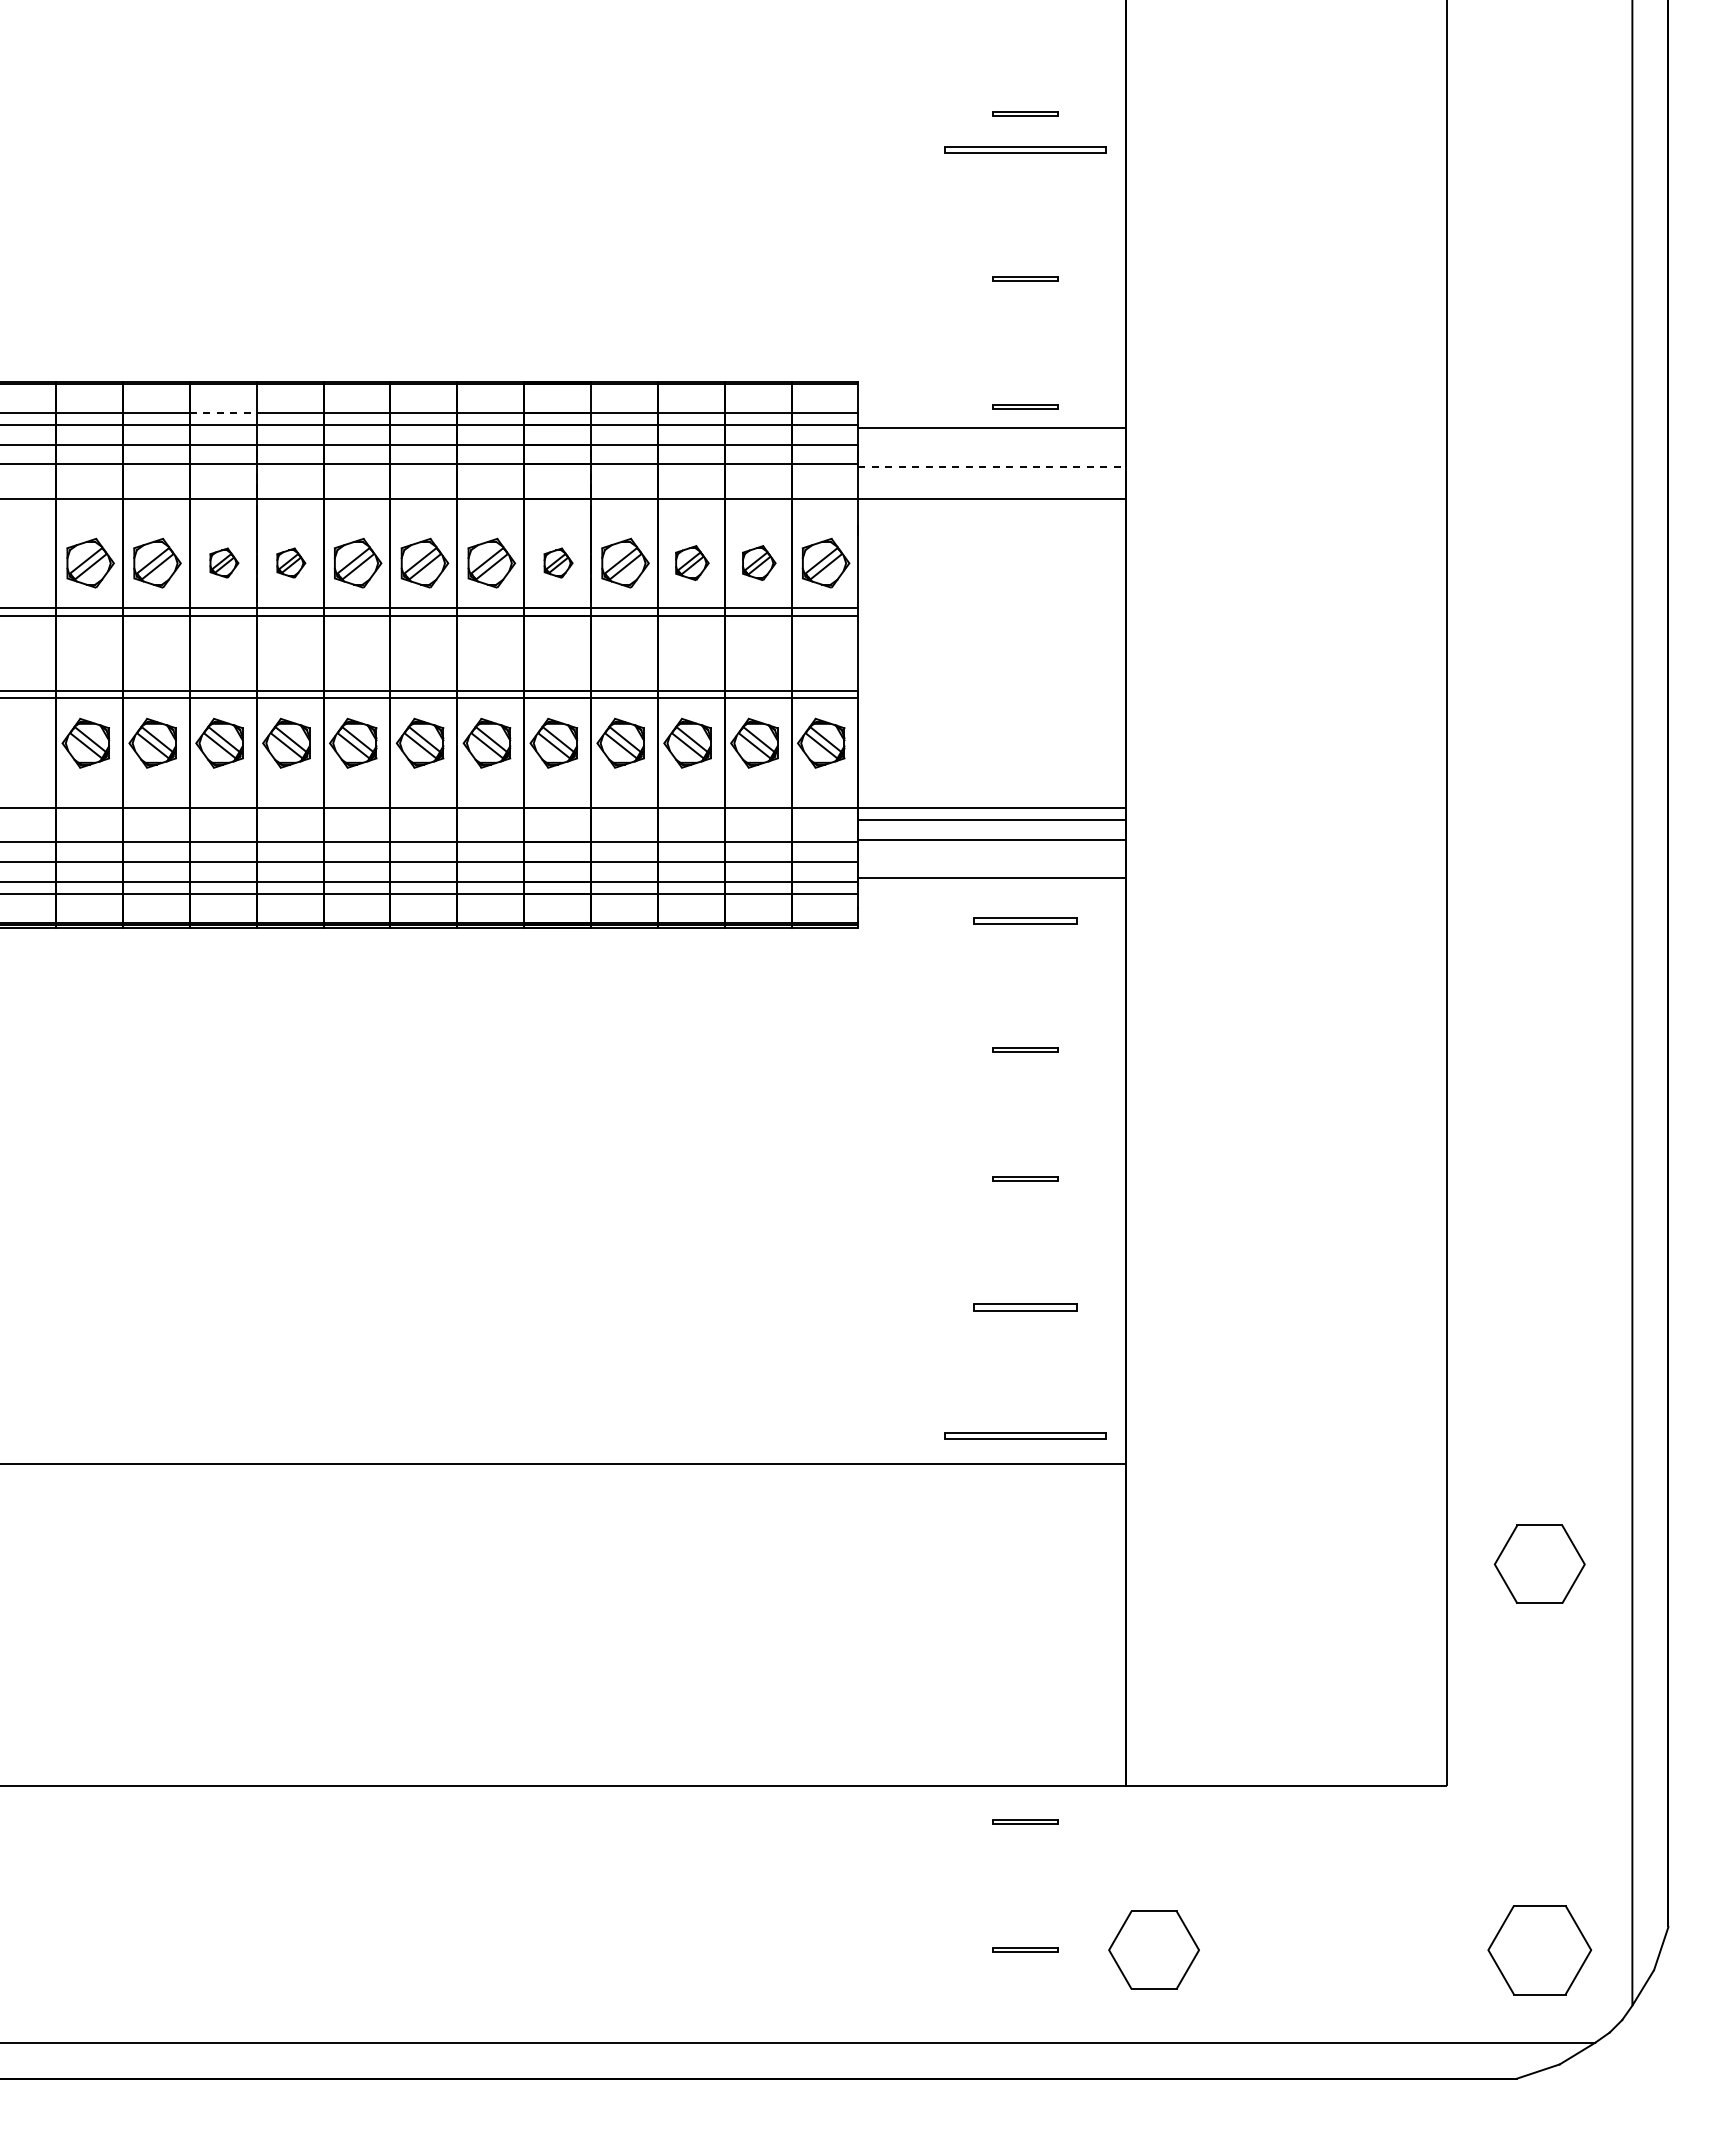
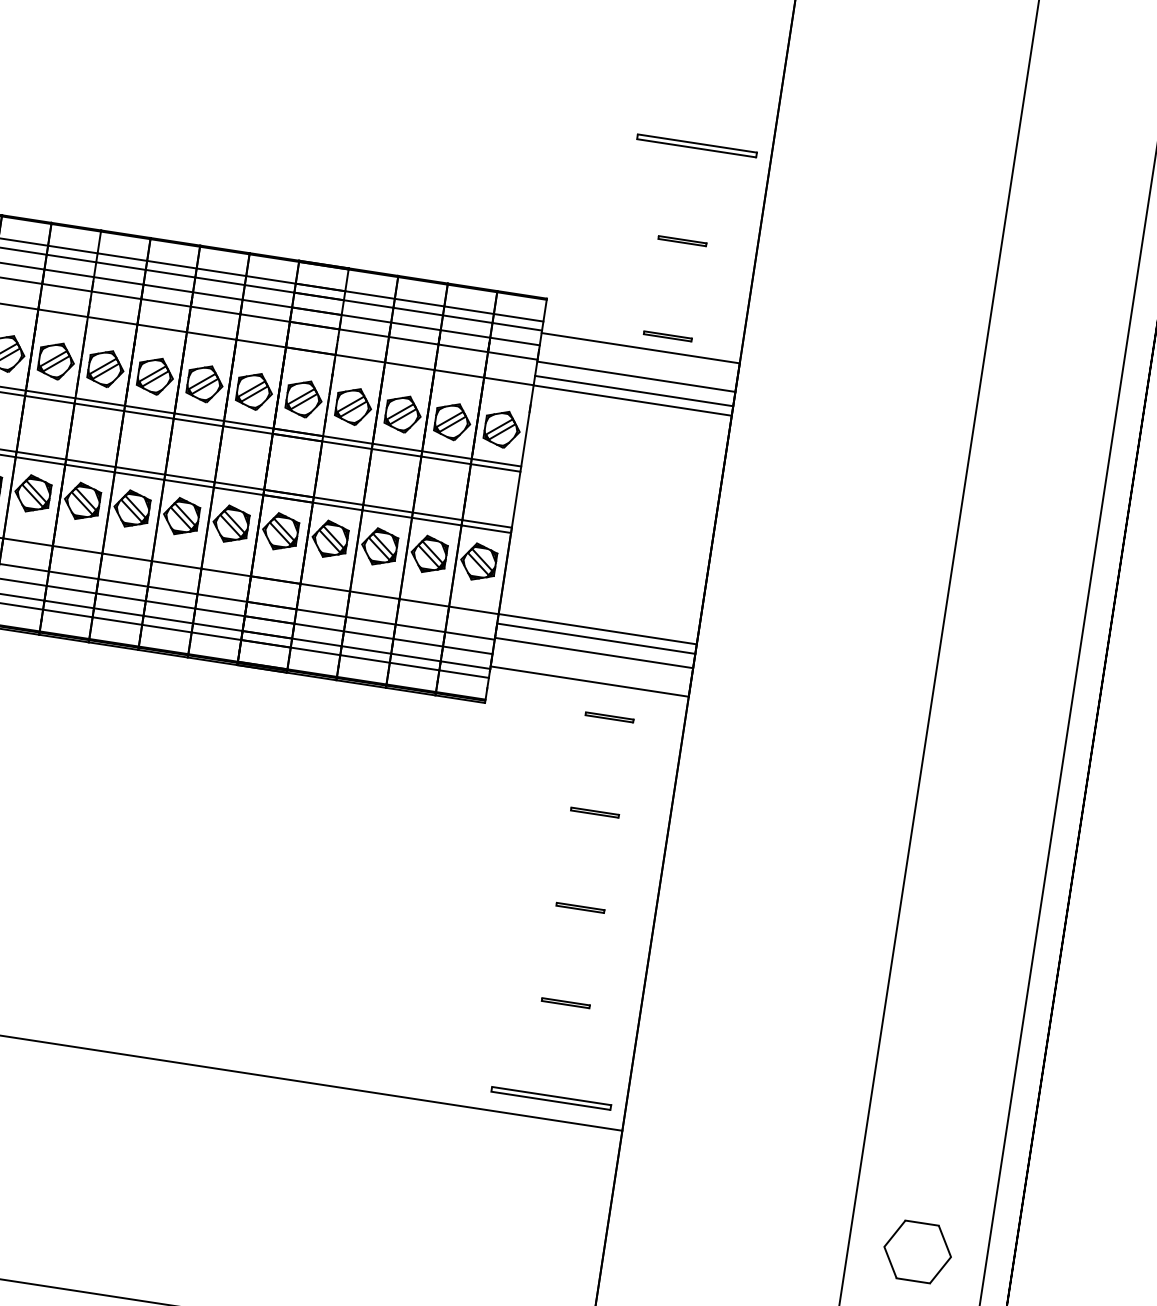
part: (1025, 113) -> (701, 118), removed
line: (223, 412) -> (73, 249), dashed -> solid
line: (992, 466) -> (636, 376), dashed -> solid
line: (991, 486) -> (633, 391), added
part: (224, 562) -> (56, 360), size x1.67
part: (291, 562) -> (106, 368), size x1.67
part: (558, 562) -> (304, 398), size x1.67
part: (692, 562) -> (403, 413), size x1.43
part: (759, 562) -> (453, 421), size x1.43
part: (1025, 921) -> (609, 717), size x0.62
part: (1025, 1306) -> (565, 1002), size x0.62

